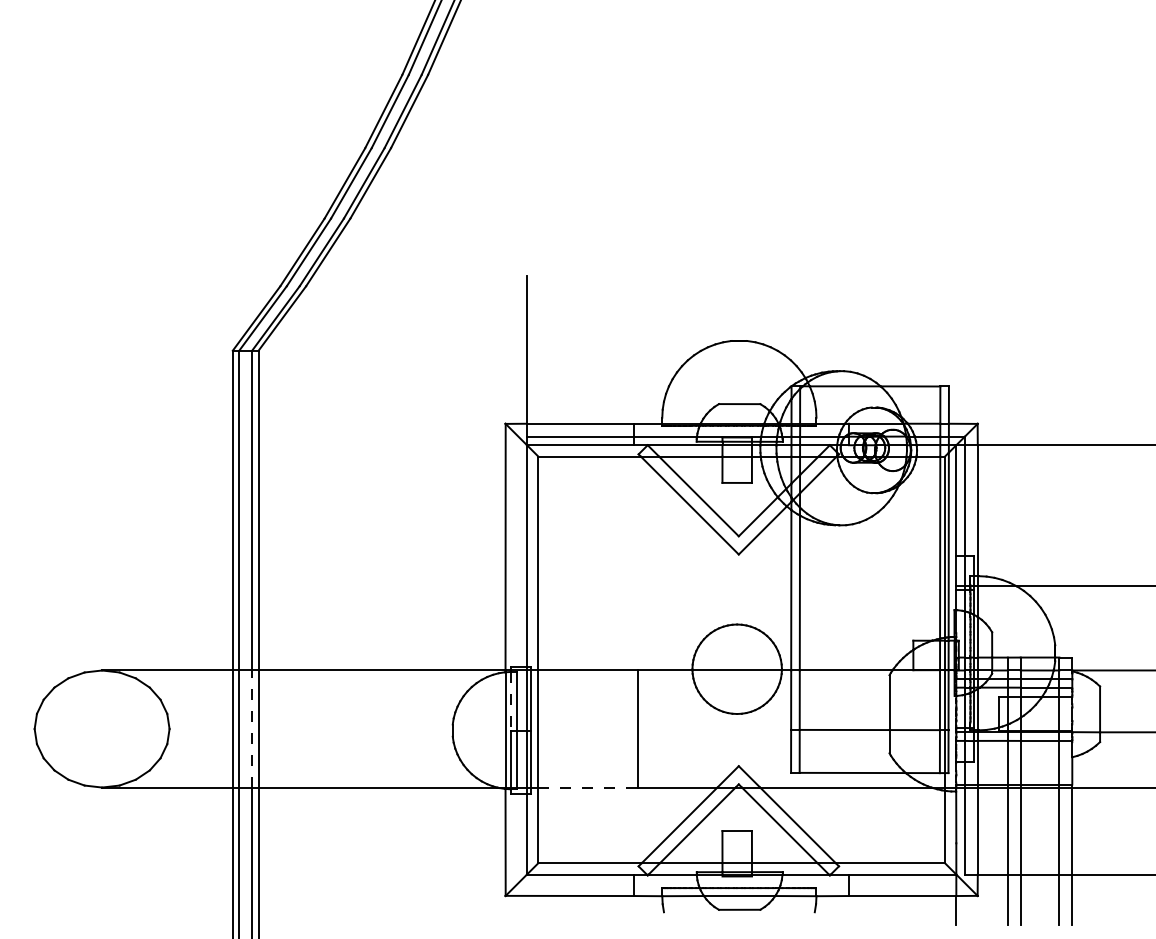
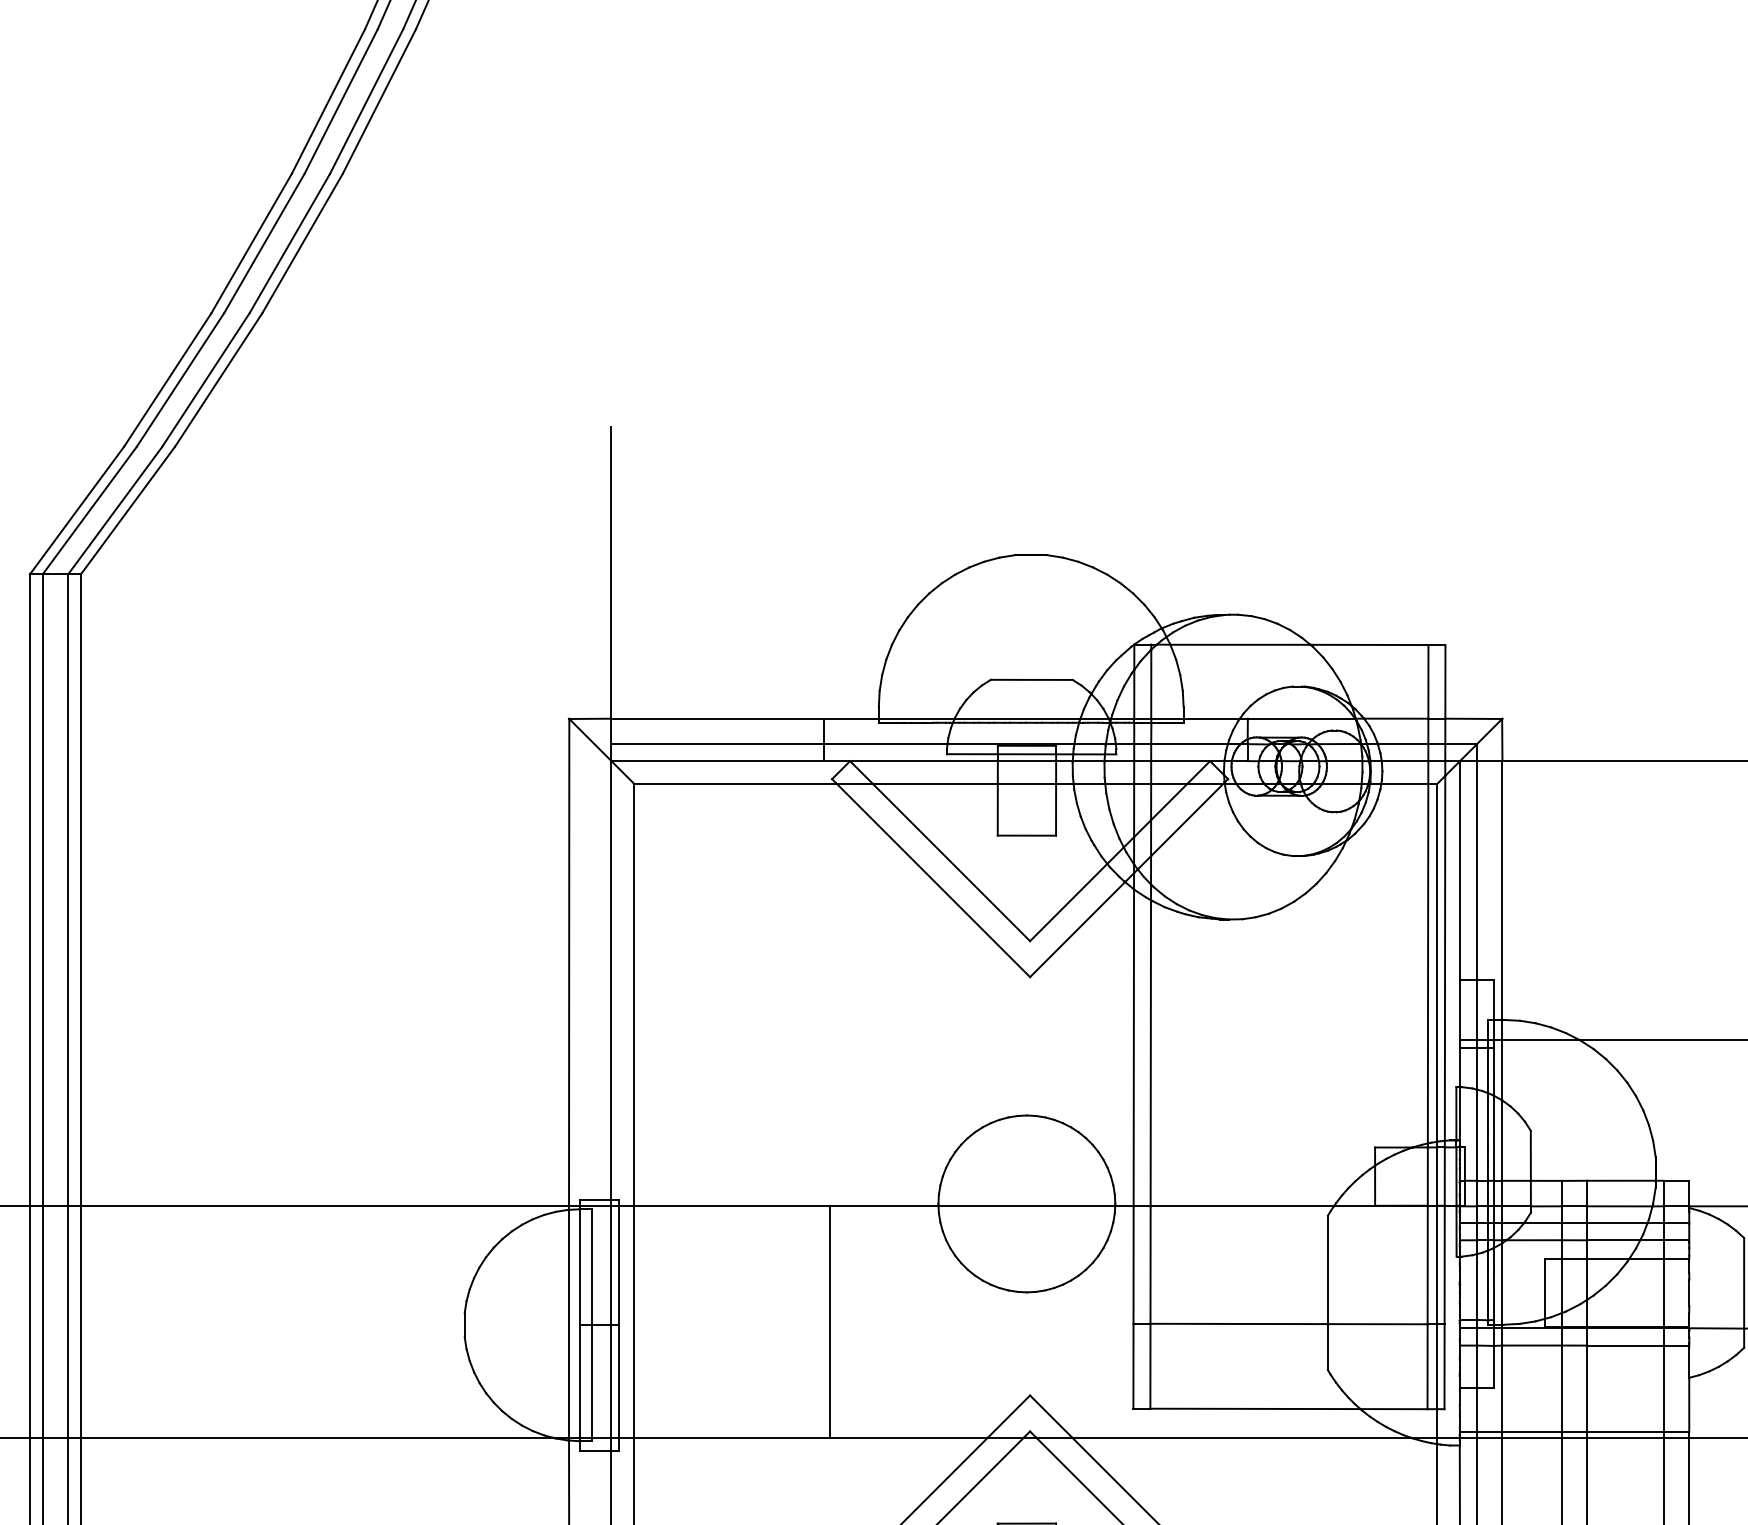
line: (510, 701) -> (578, 1267), dashed -> solid
line: (252, 729) -> (68, 1322), dashed -> solid
line: (588, 787) -> (732, 1437), dashed -> solid

